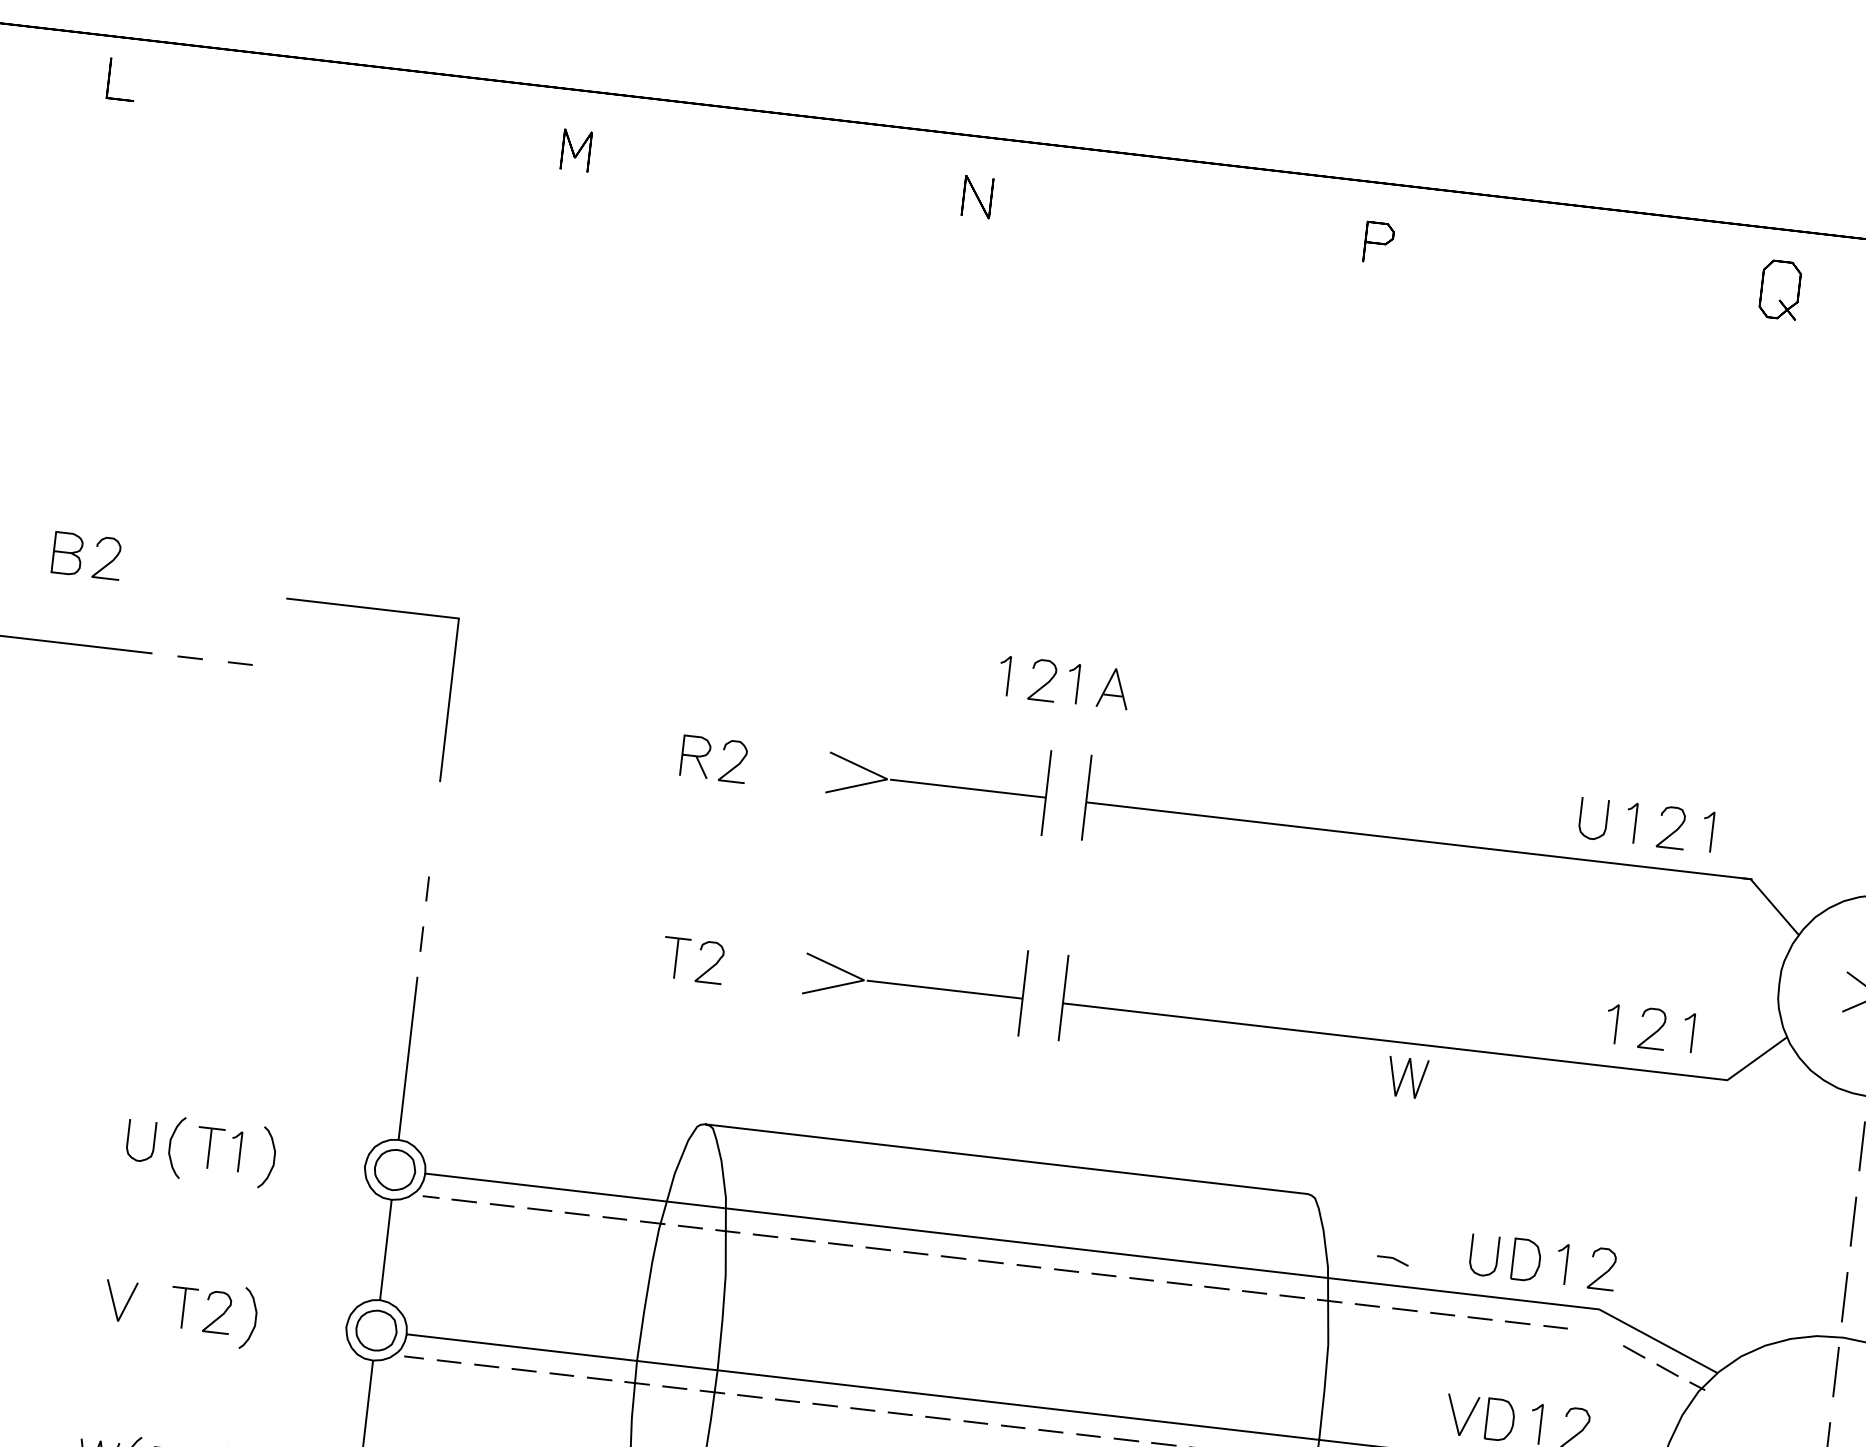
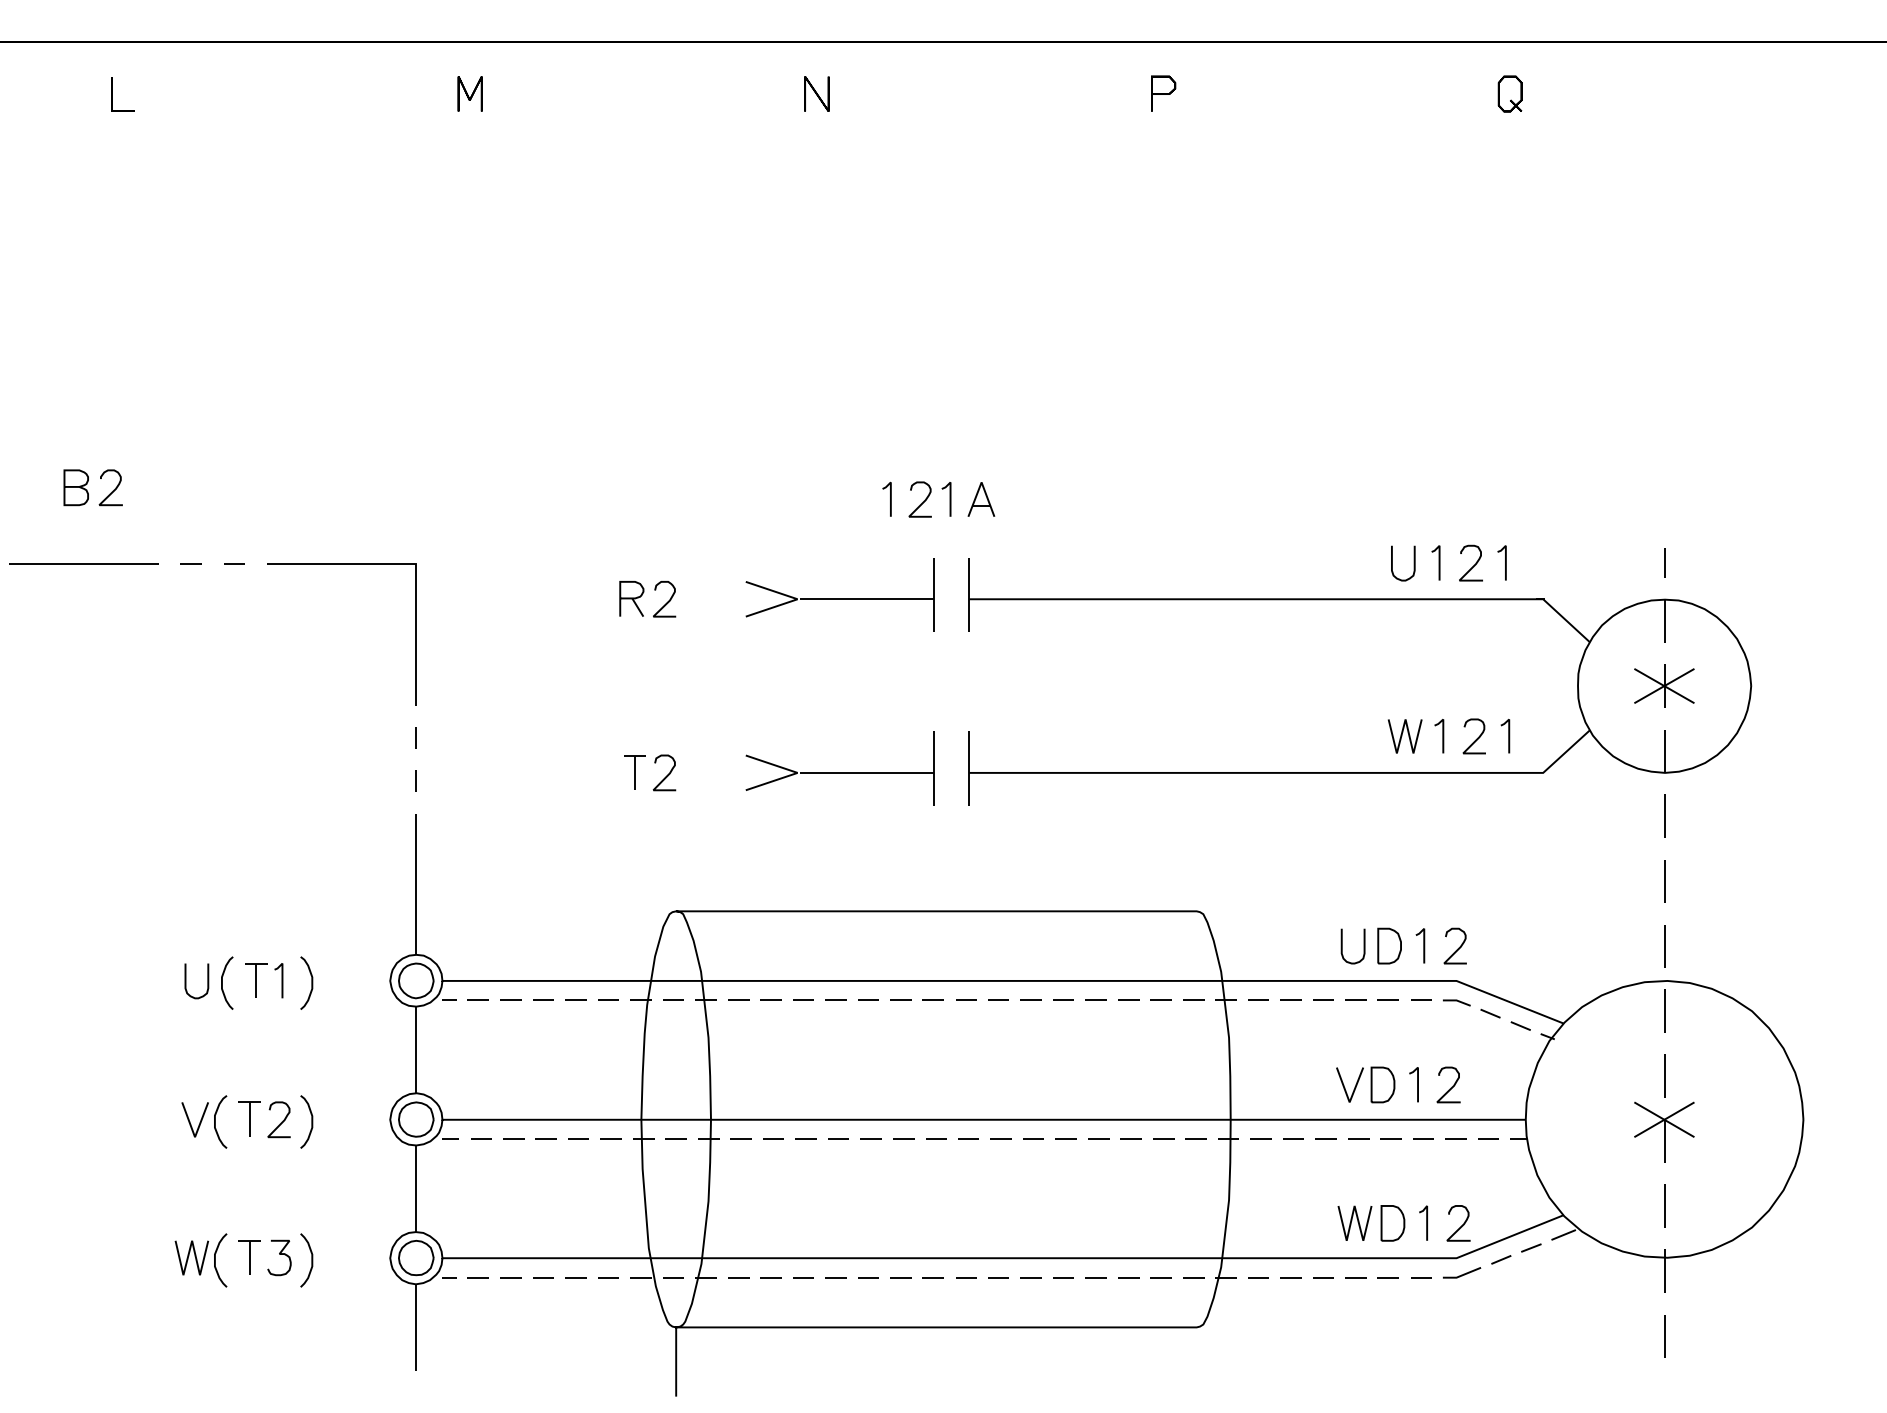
part: (109, 78) -> (112, 94), moved
part: (1779, 289) -> (1509, 93), size x0.71
line: (372, 608) -> (341, 564), moved
line: (1404, 1077) -> (1402, 736), moved
line: (1392, 1259) -> (1456, 1001), moved
curve: (143, 1305) -> (215, 1121), added

